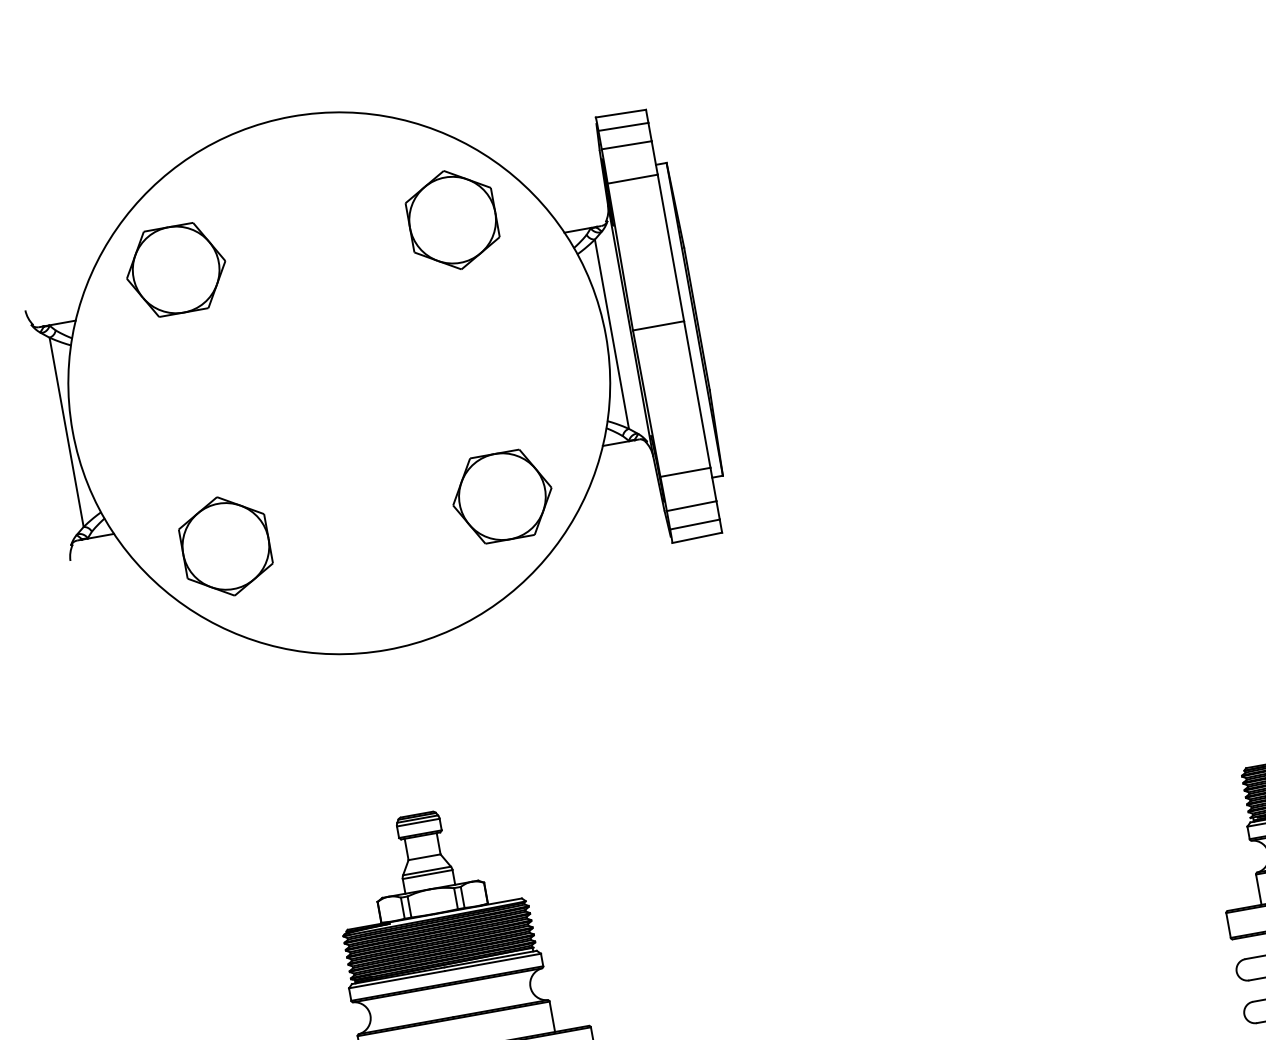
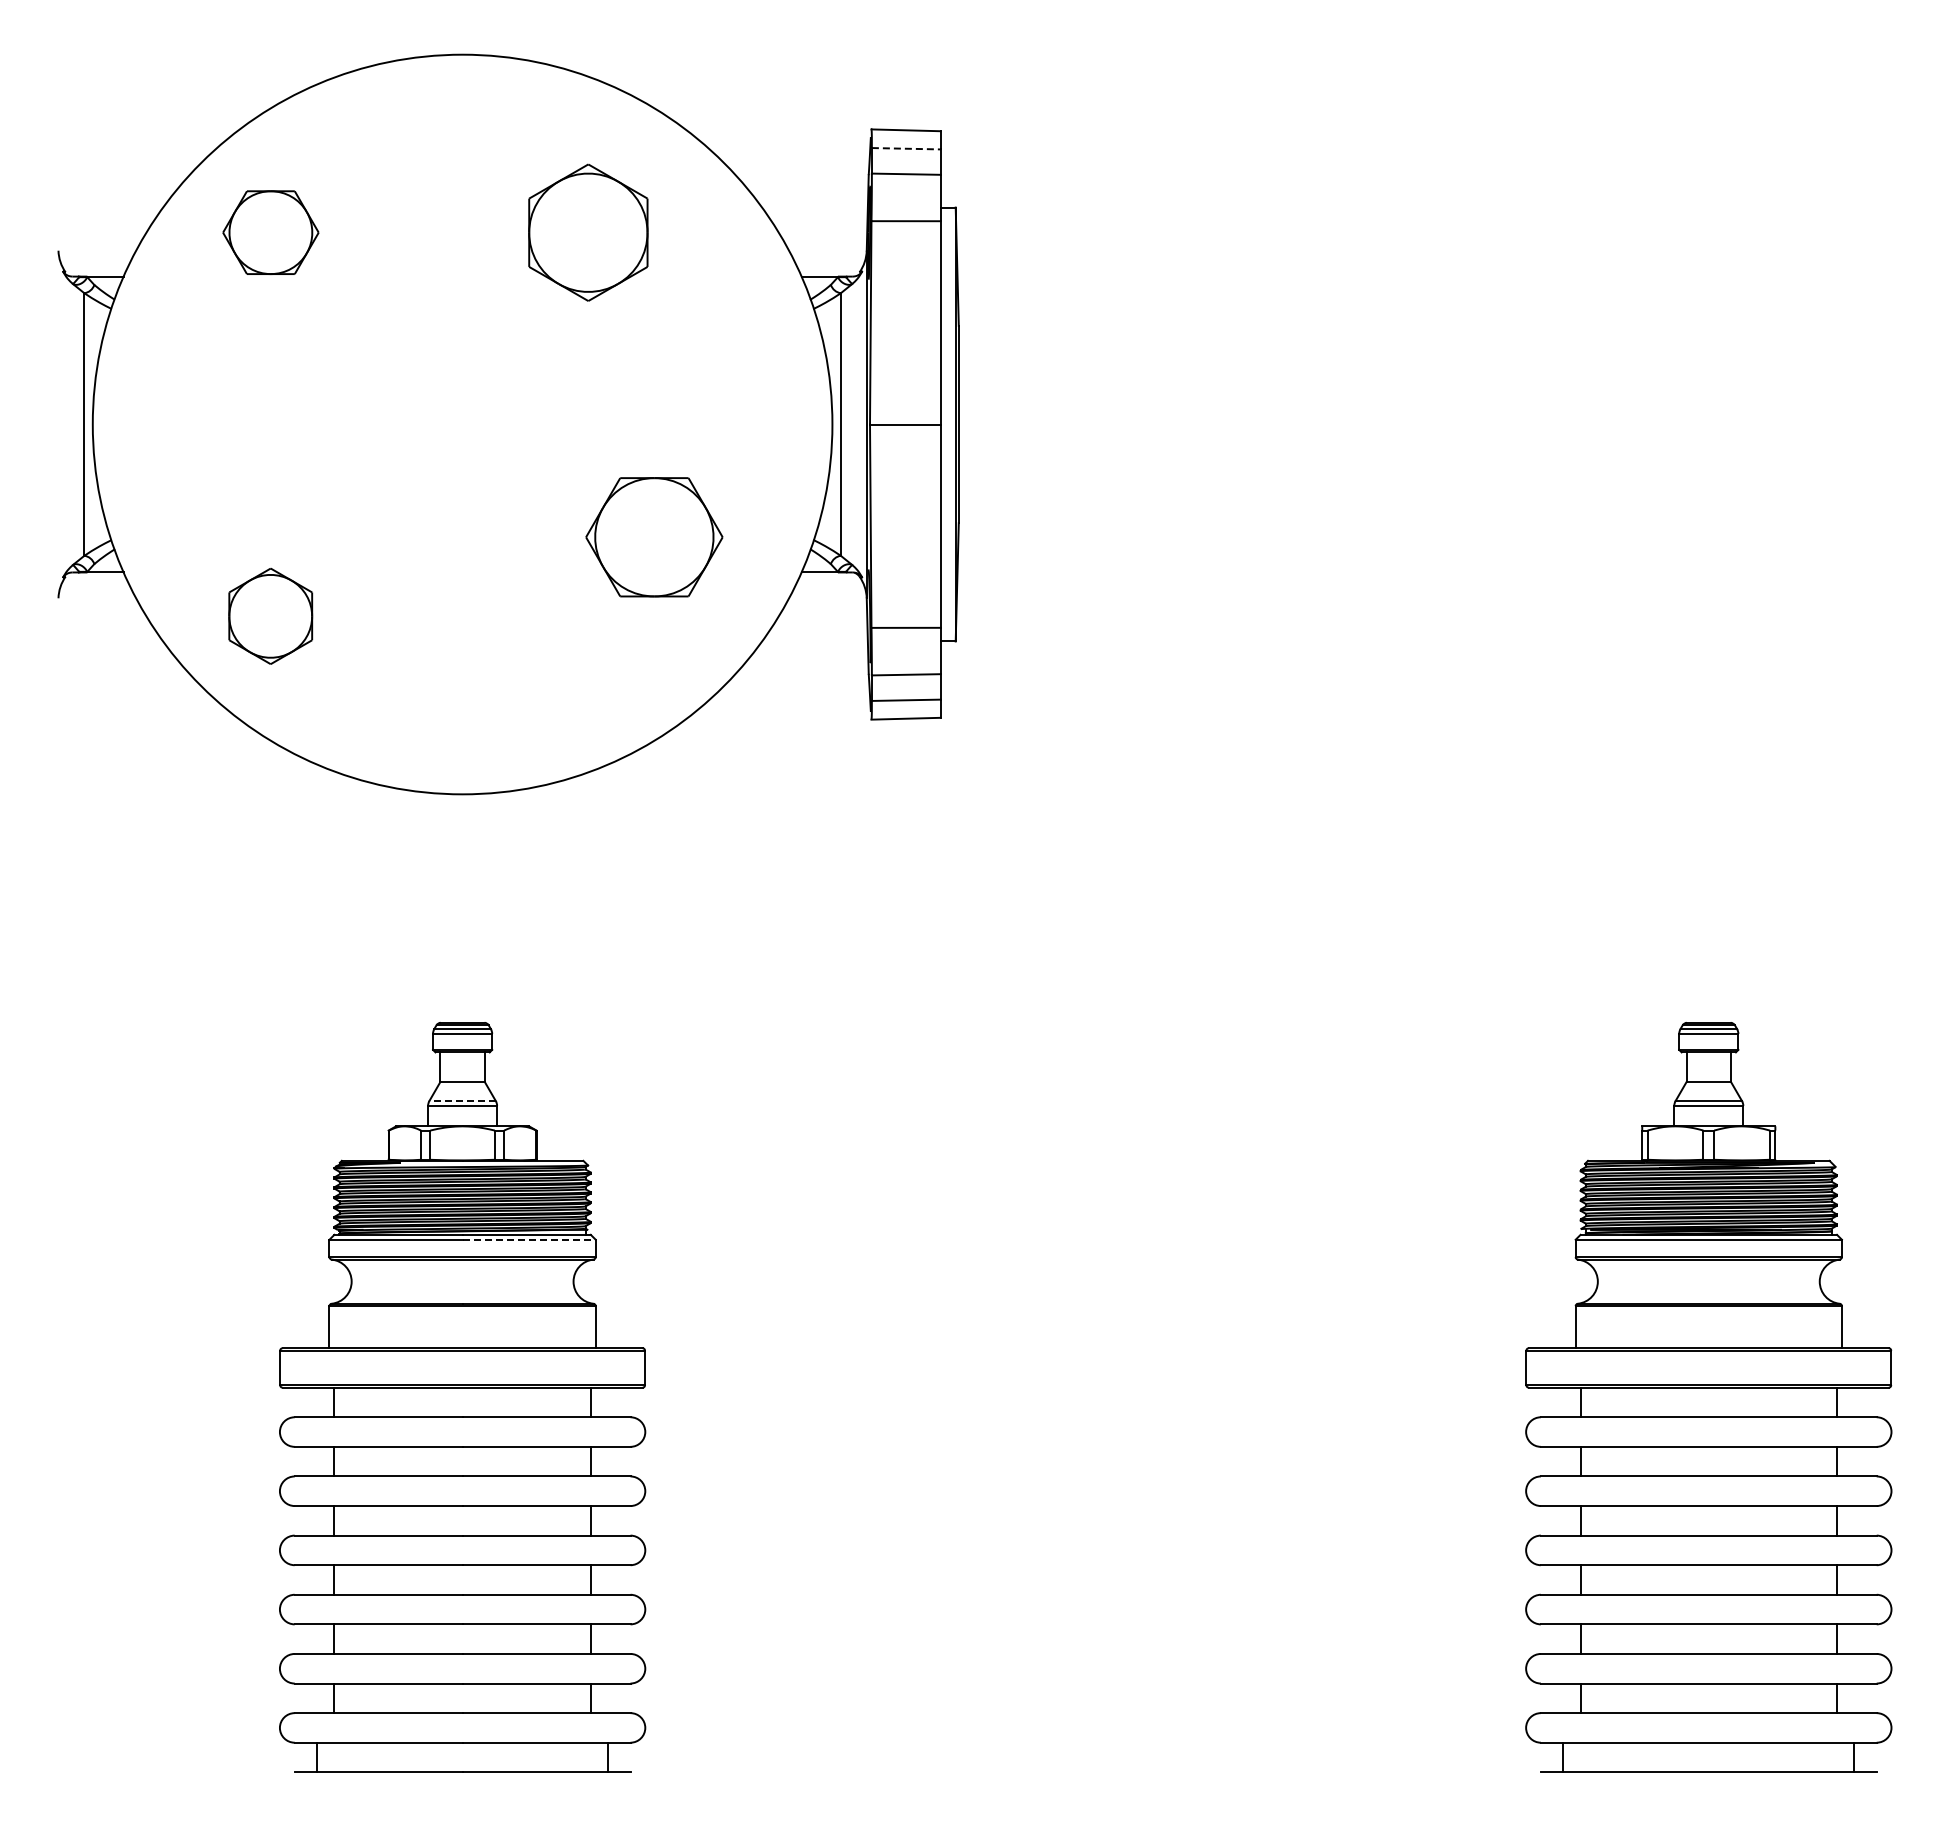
line: (623, 126) -> (906, 148), solid -> dashed
part: (452, 219) -> (588, 232), moved
part: (175, 269) -> (270, 232), size x0.7
part: (502, 496) -> (654, 537), moved
part: (225, 546) -> (270, 616), size x0.7
line: (427, 871) -> (462, 1101), solid -> dashed
line: (493, 962) -> (529, 1239), solid -> dashed

